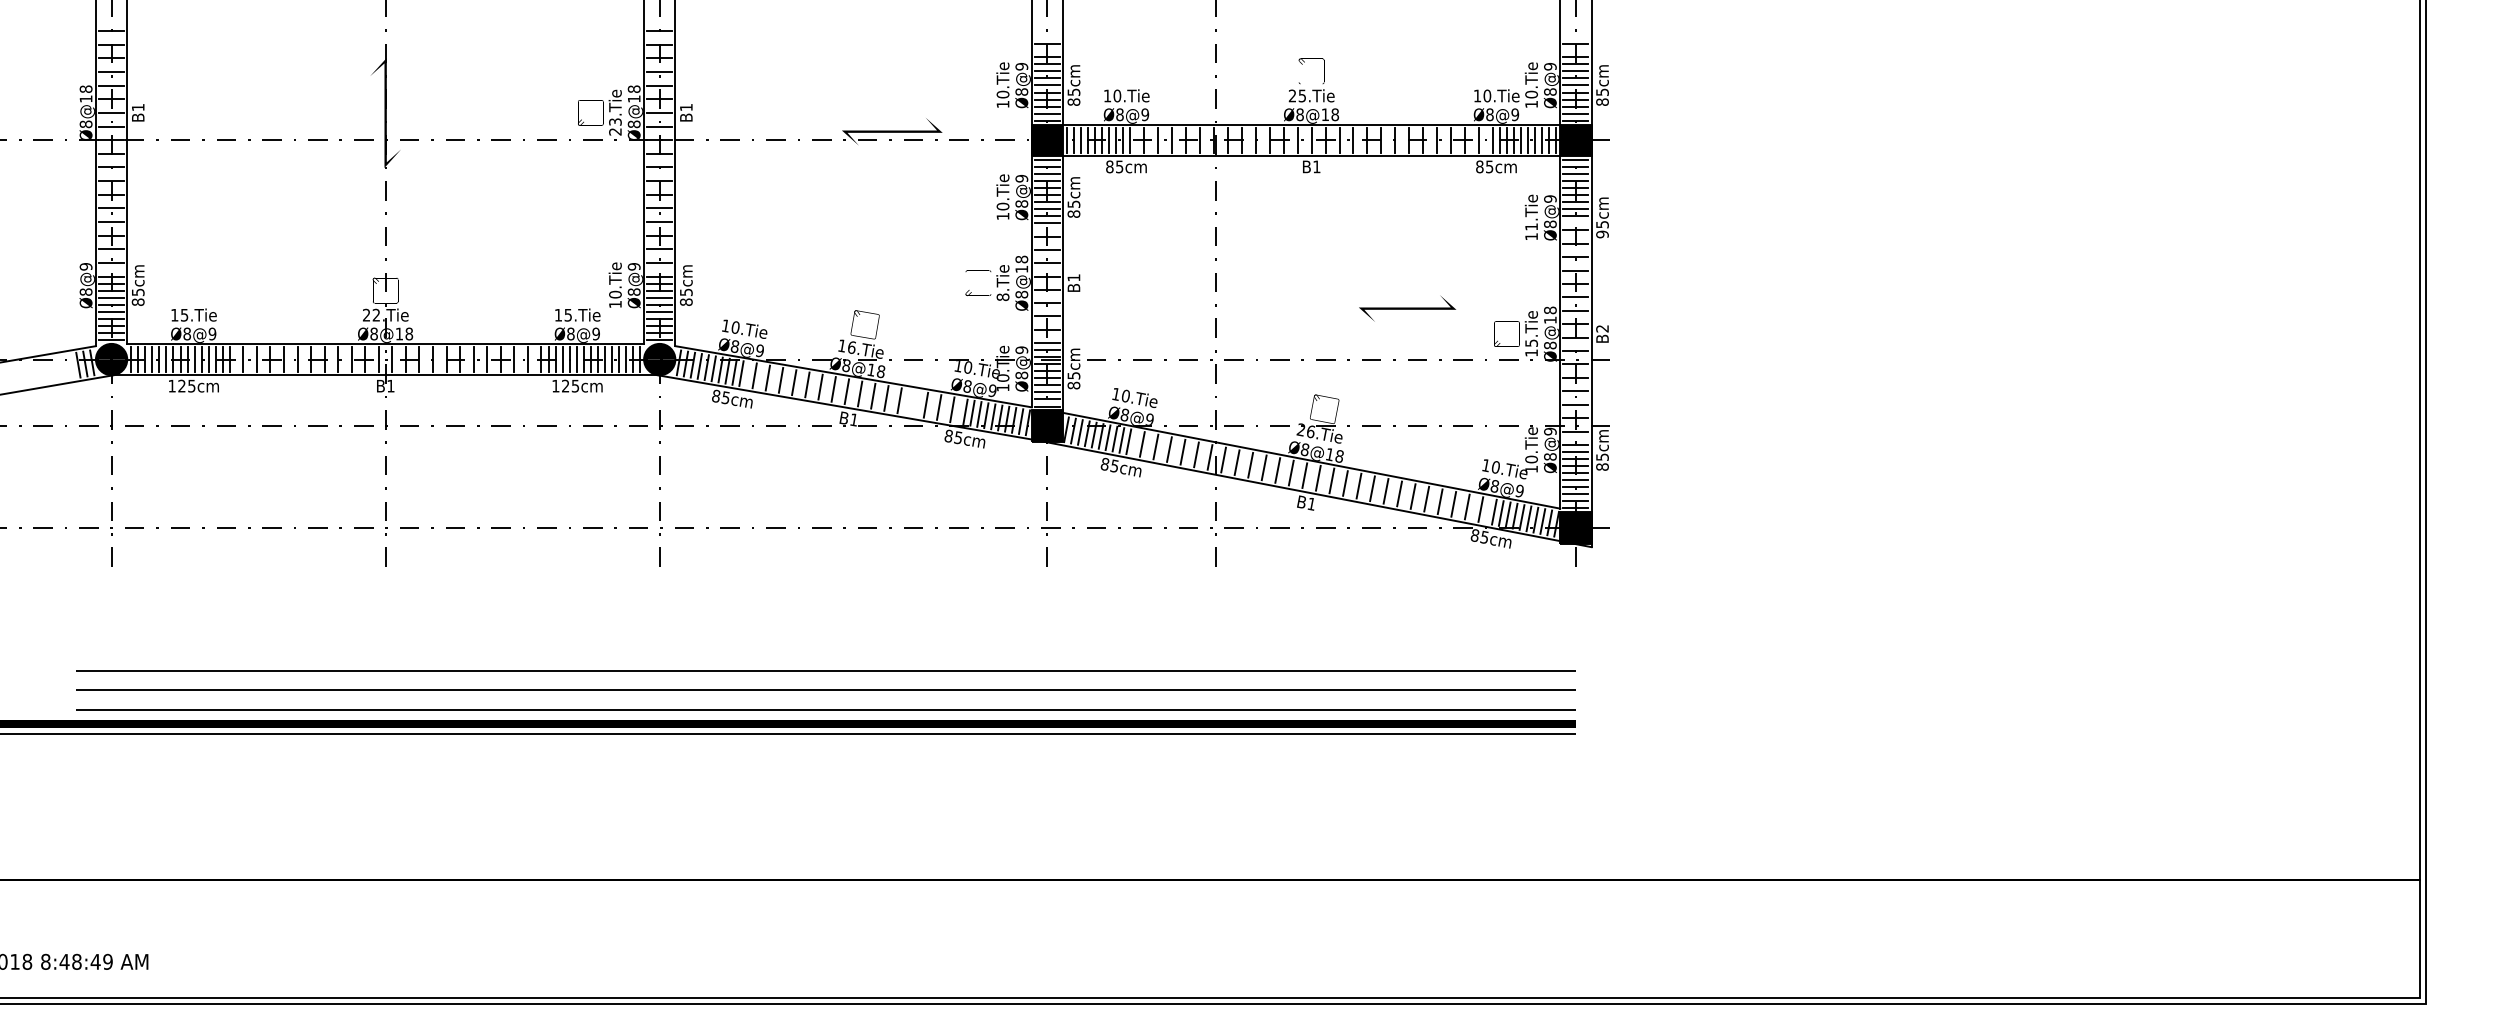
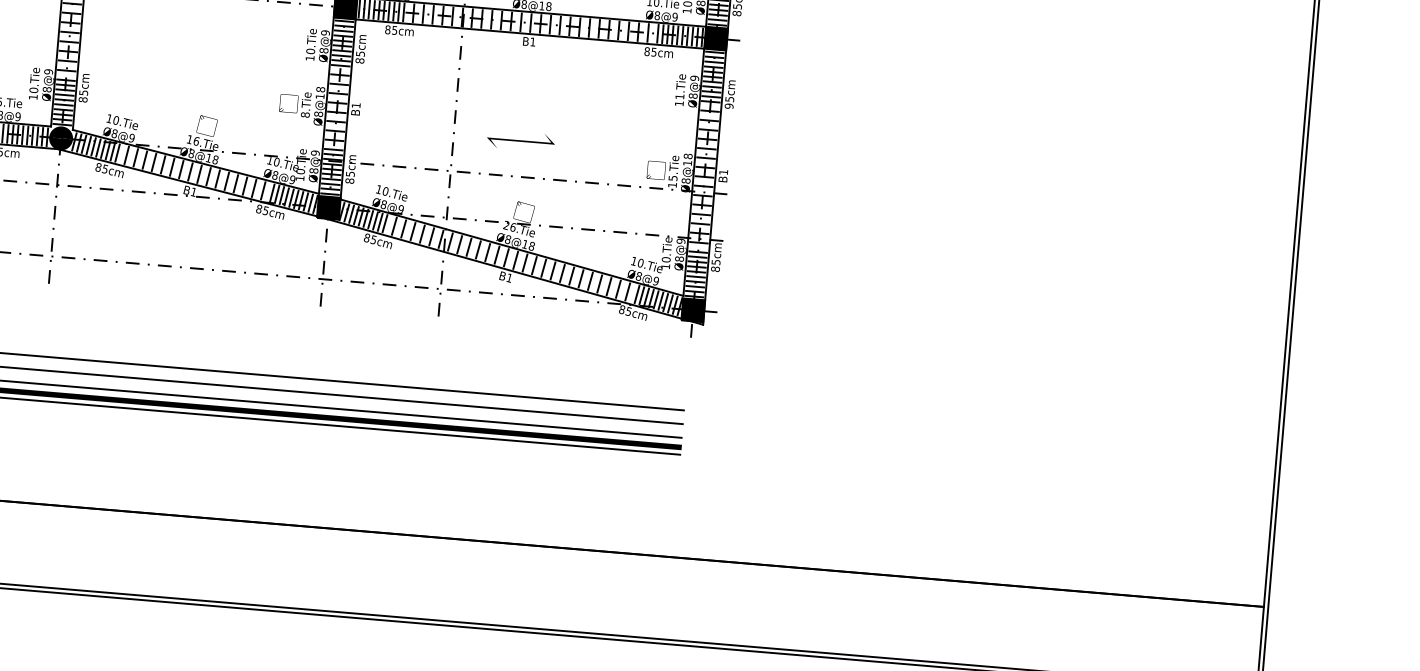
line: (1575, 223) -> (710, 96), added
line: (1407, 308) -> (520, 140), moved
text: (1602, 328) -> (723, 172), B2 -> B1
line: (912, 402) -> (235, 183), added

